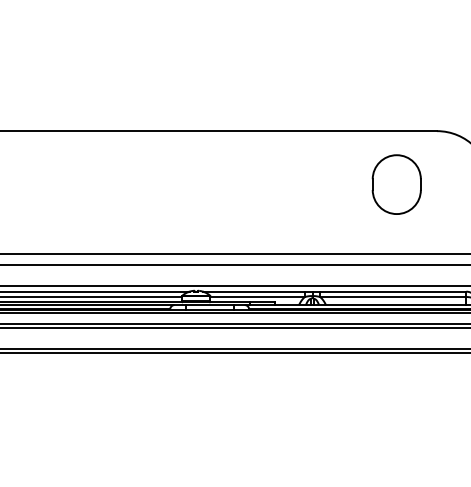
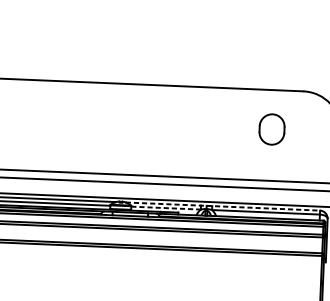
part: (396, 184) -> (271, 129), size x0.7
line: (334, 291) -> (222, 206), solid -> dashed
line: (258, 297) -> (166, 208), solid -> dashed

